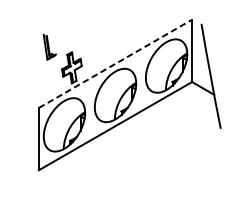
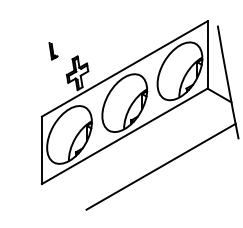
part: (49, 47) -> (53, 51), size x0.62
line: (115, 63) -> (124, 68), dashed -> solid
line: (148, 154) -> (160, 166), added

